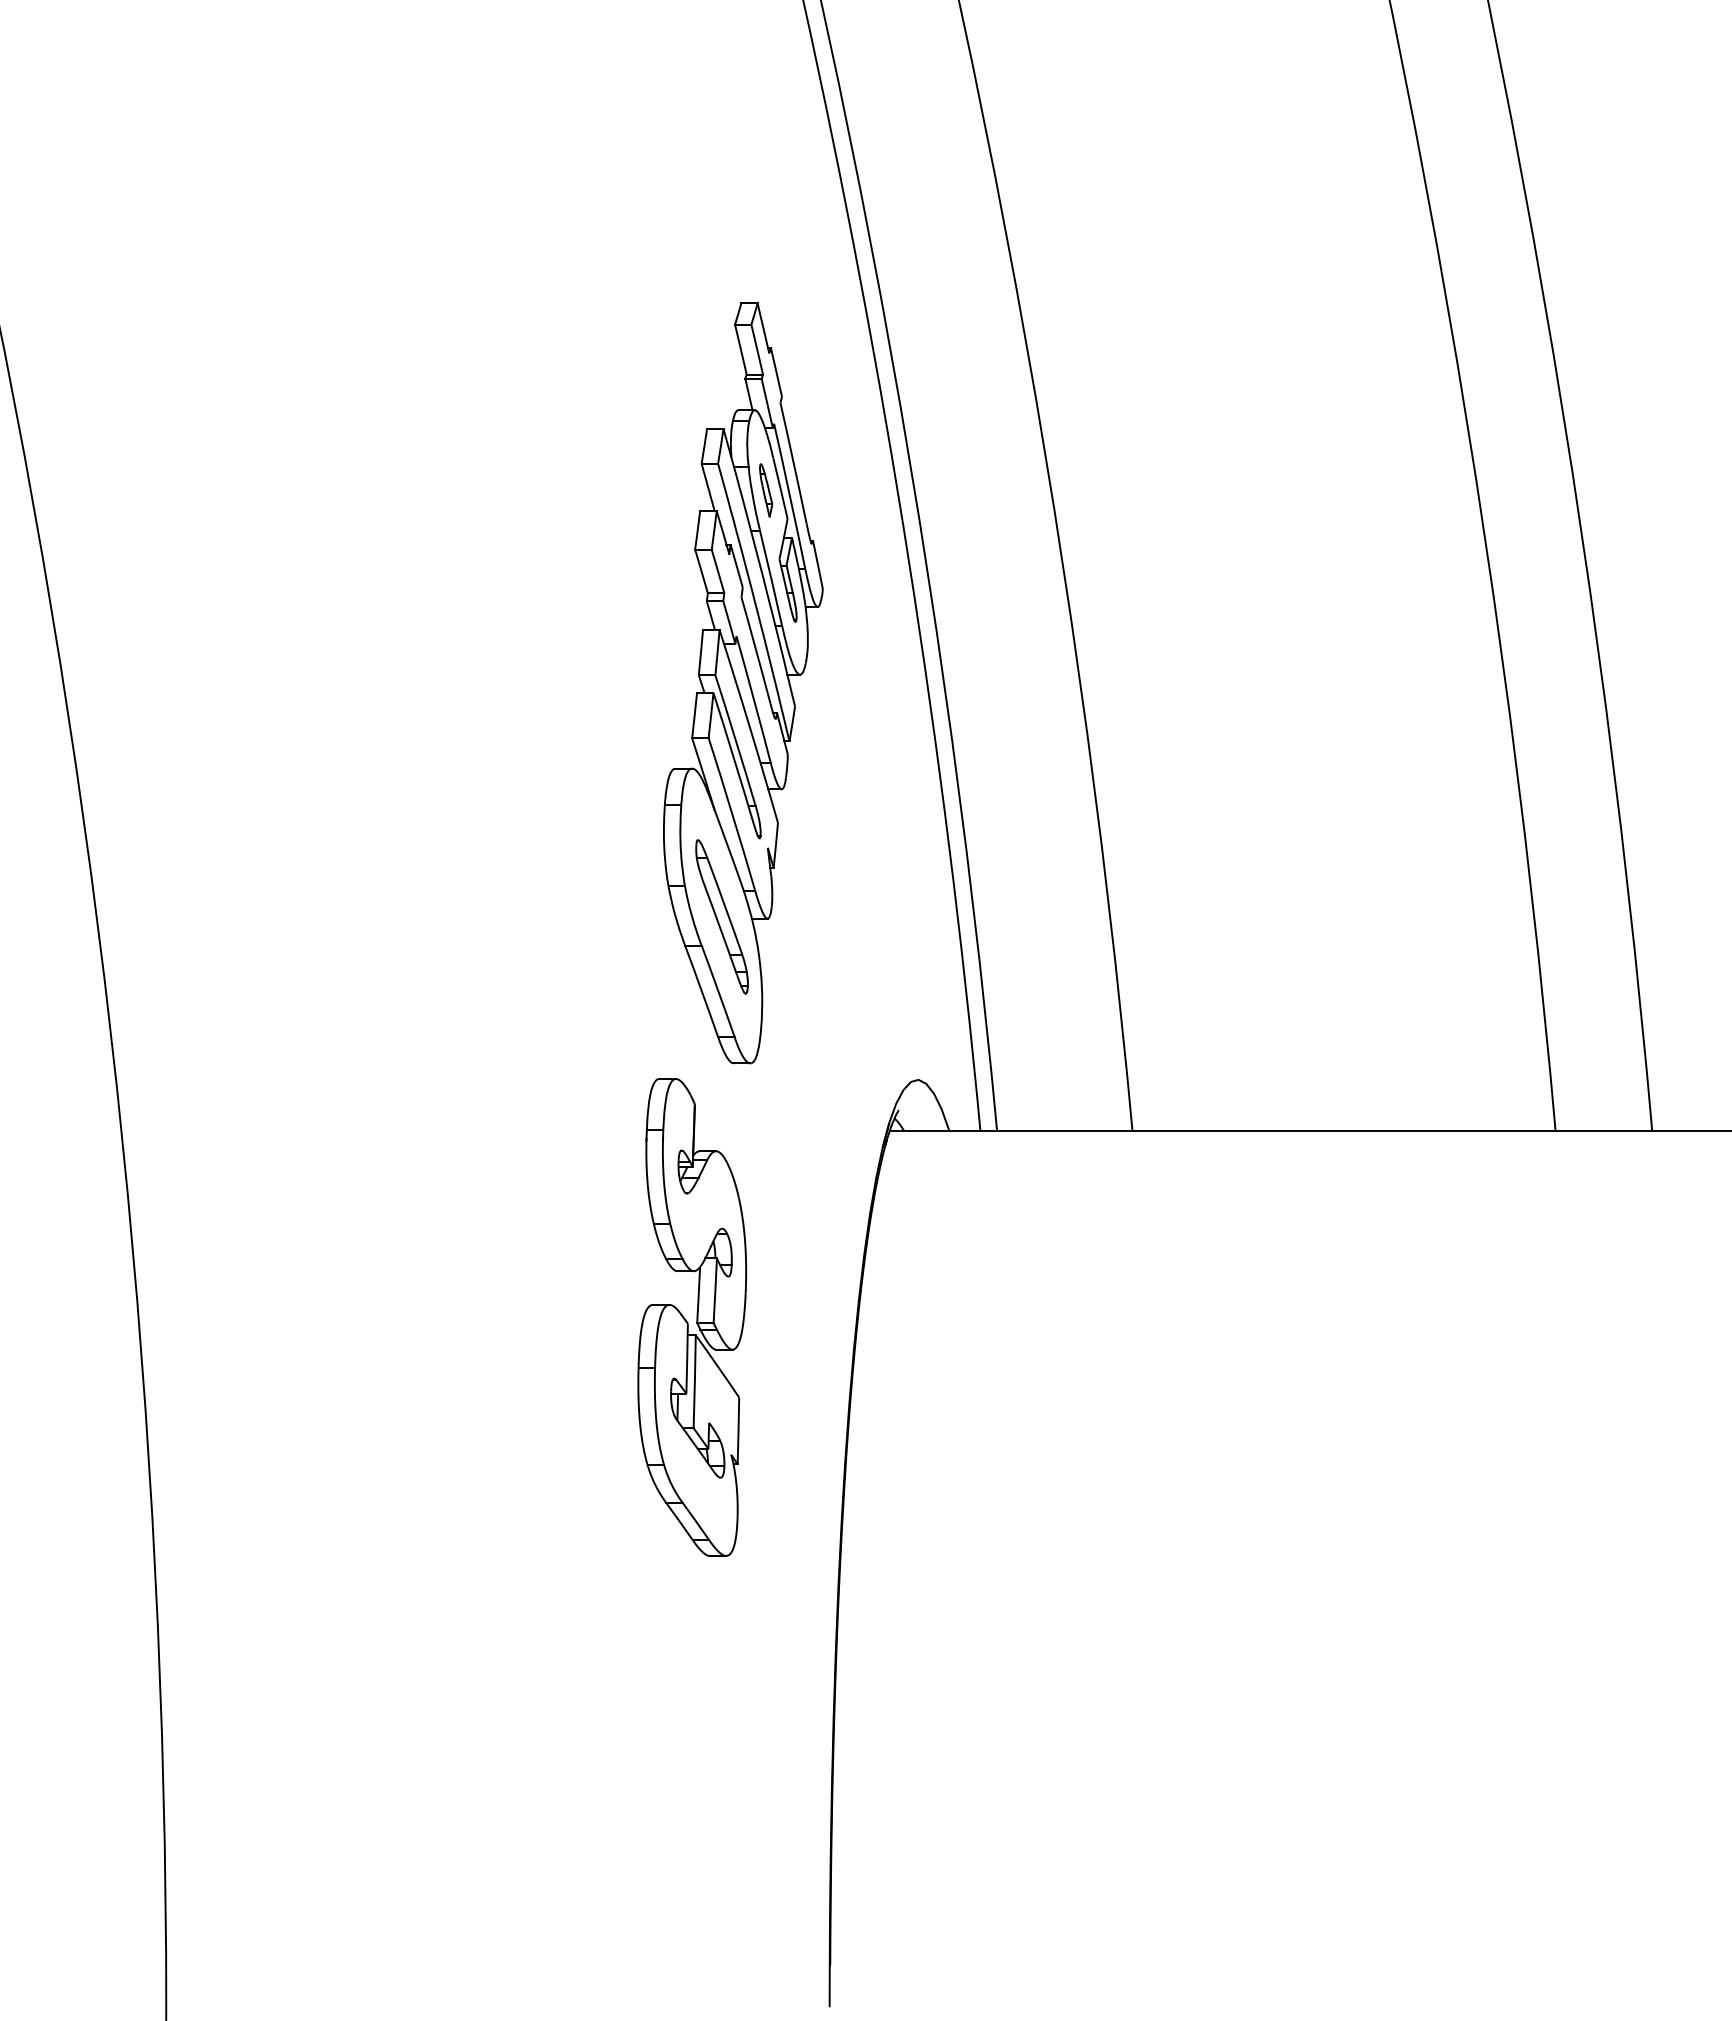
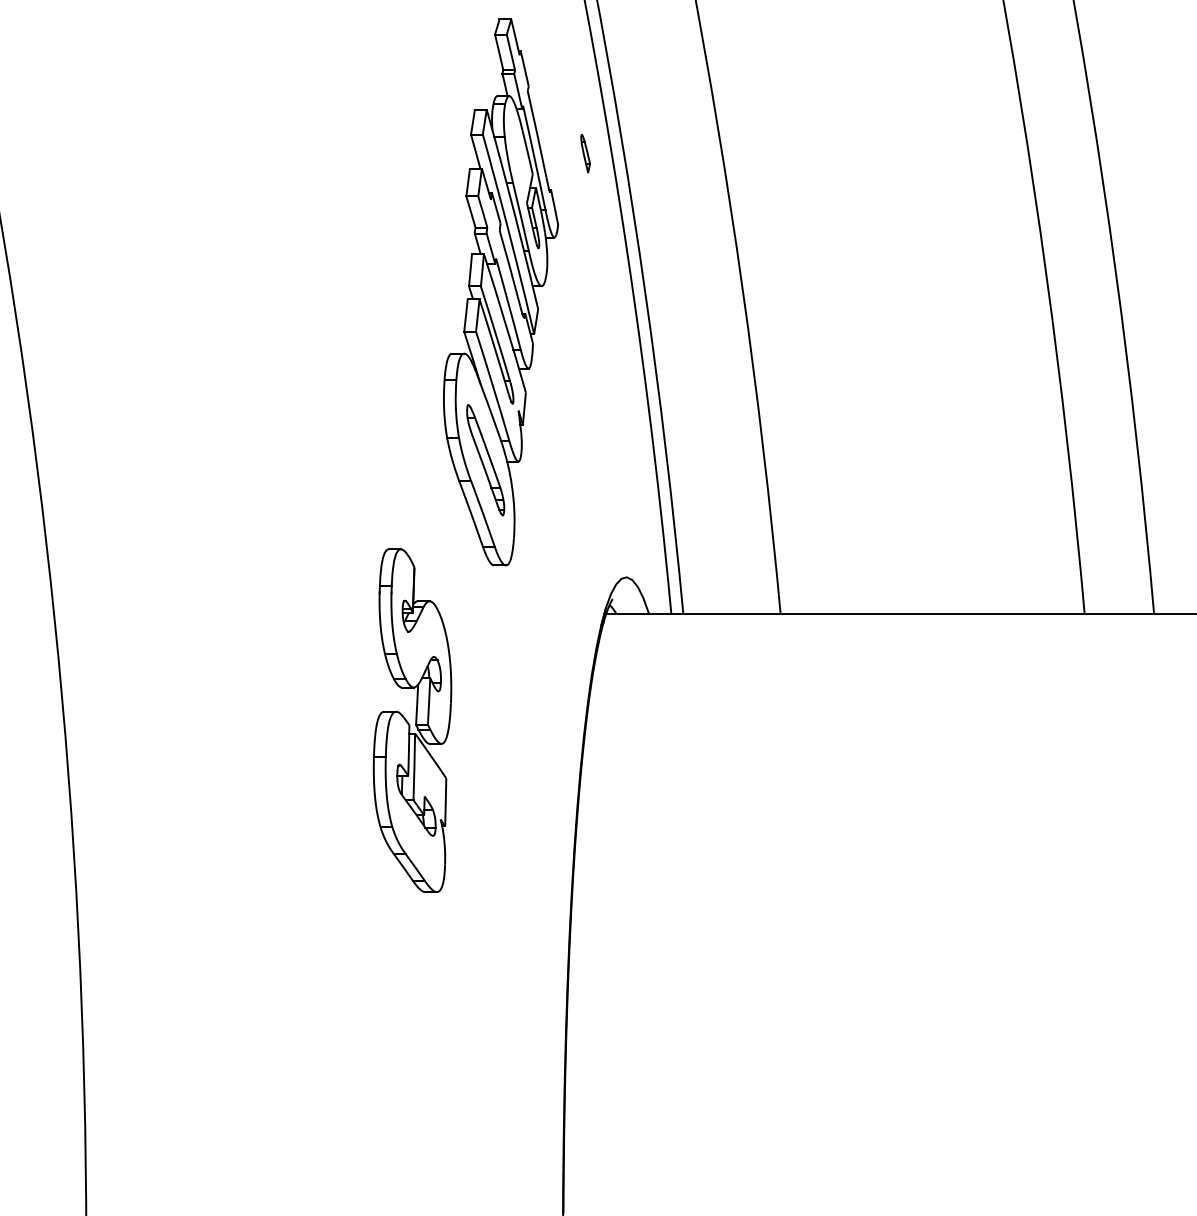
part: (766, 490) -> (585, 153), moved
part: (692, 1317) -> (412, 720), moved

